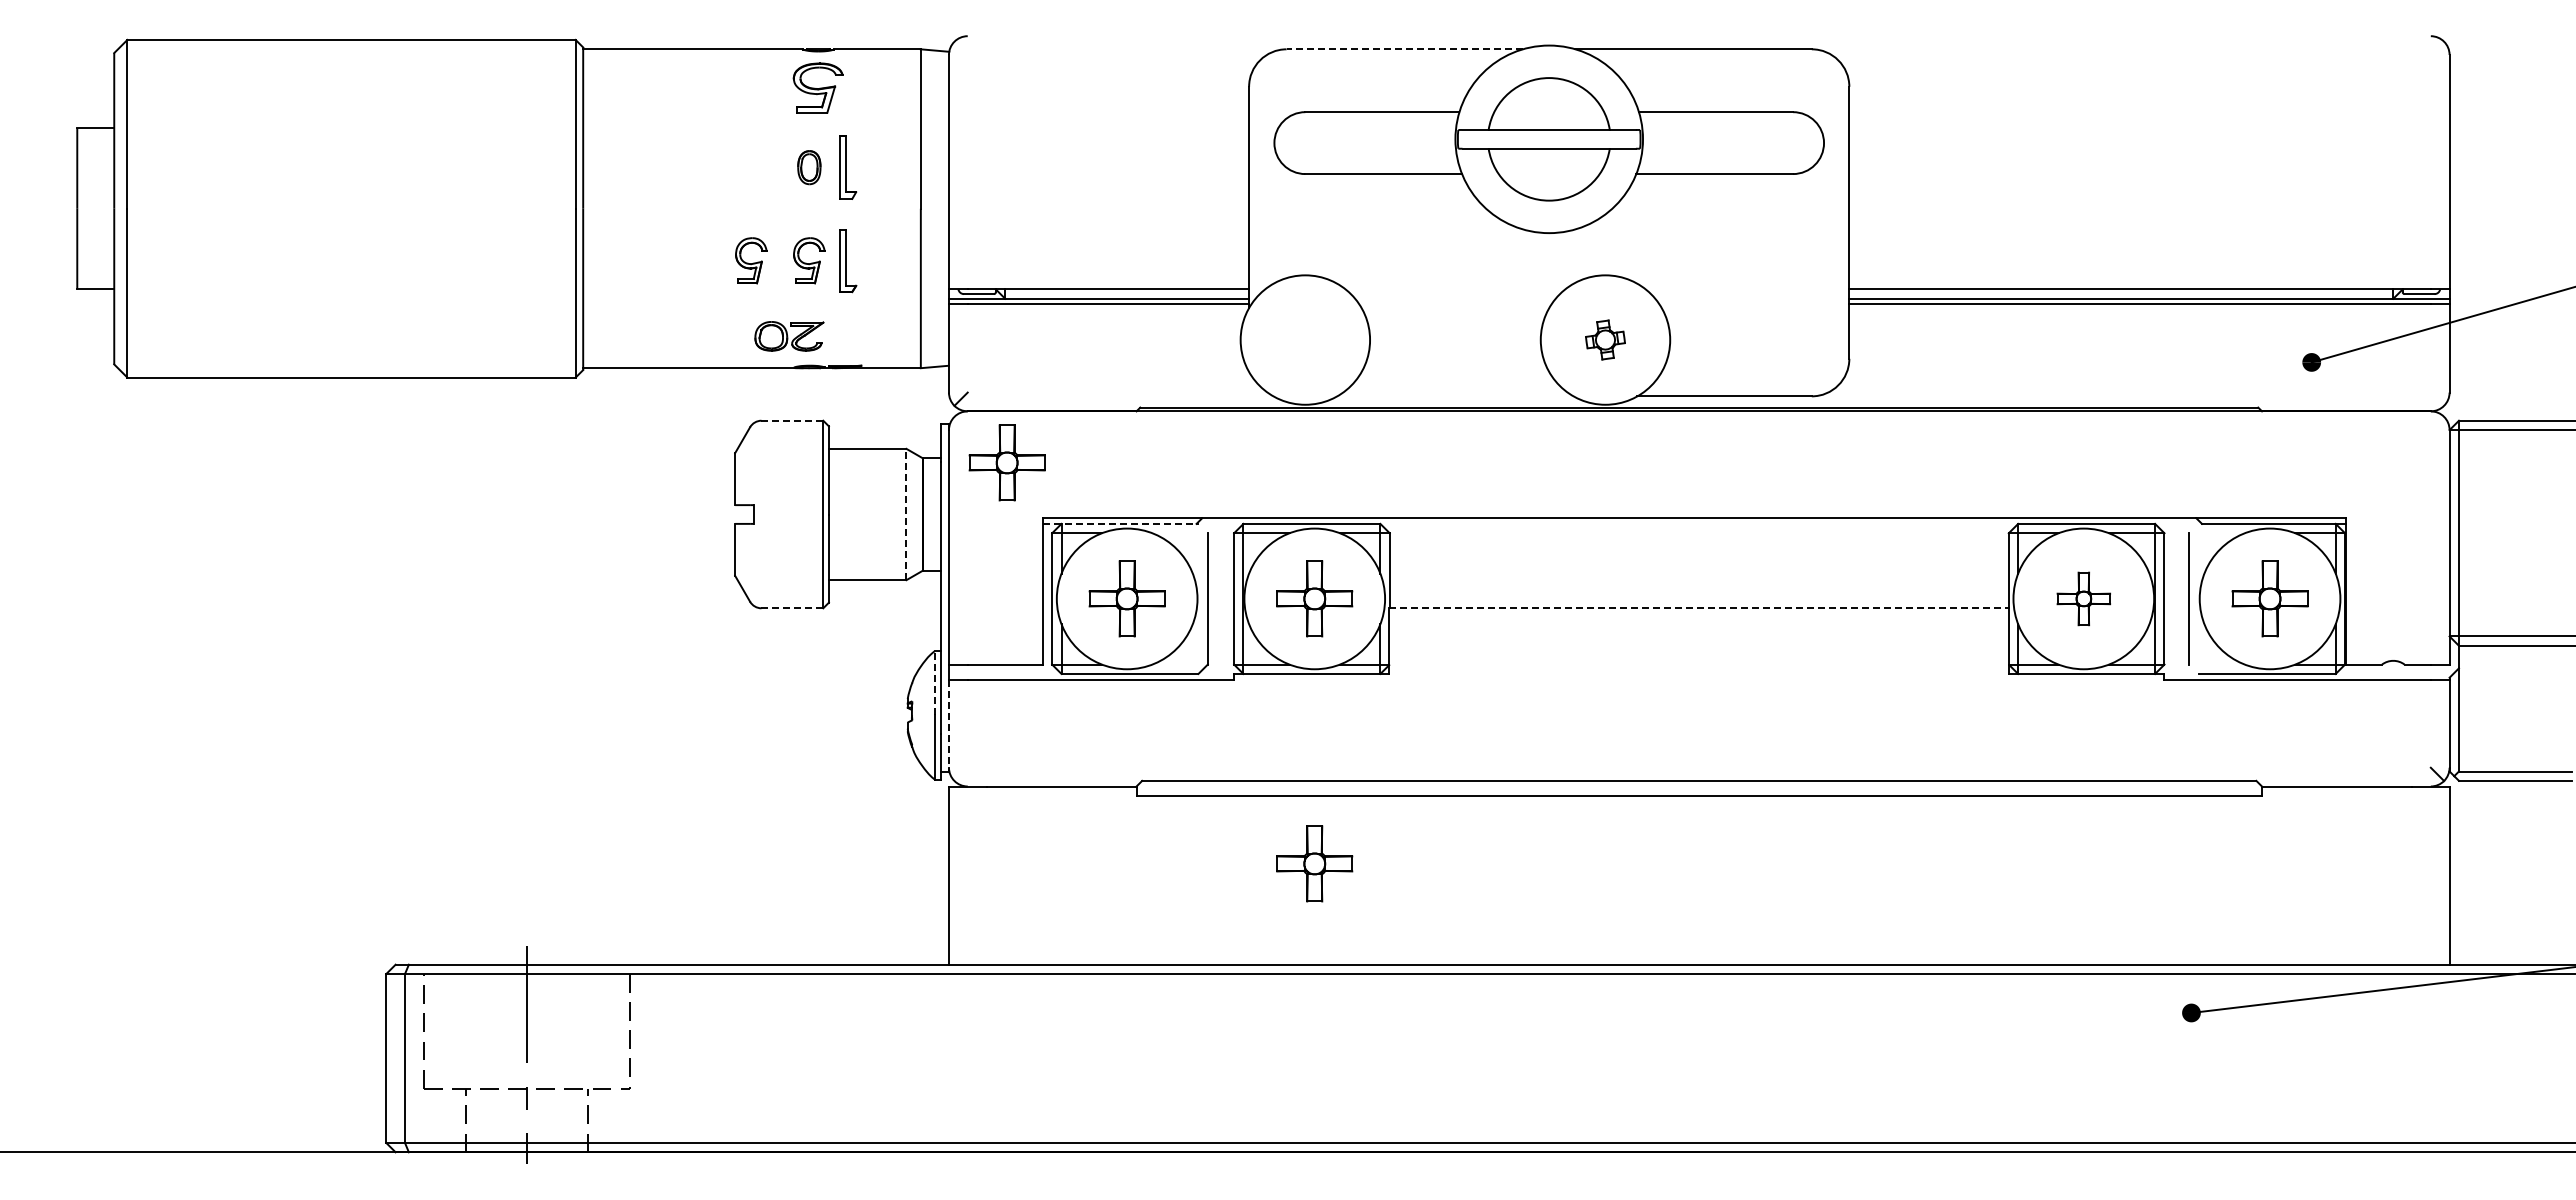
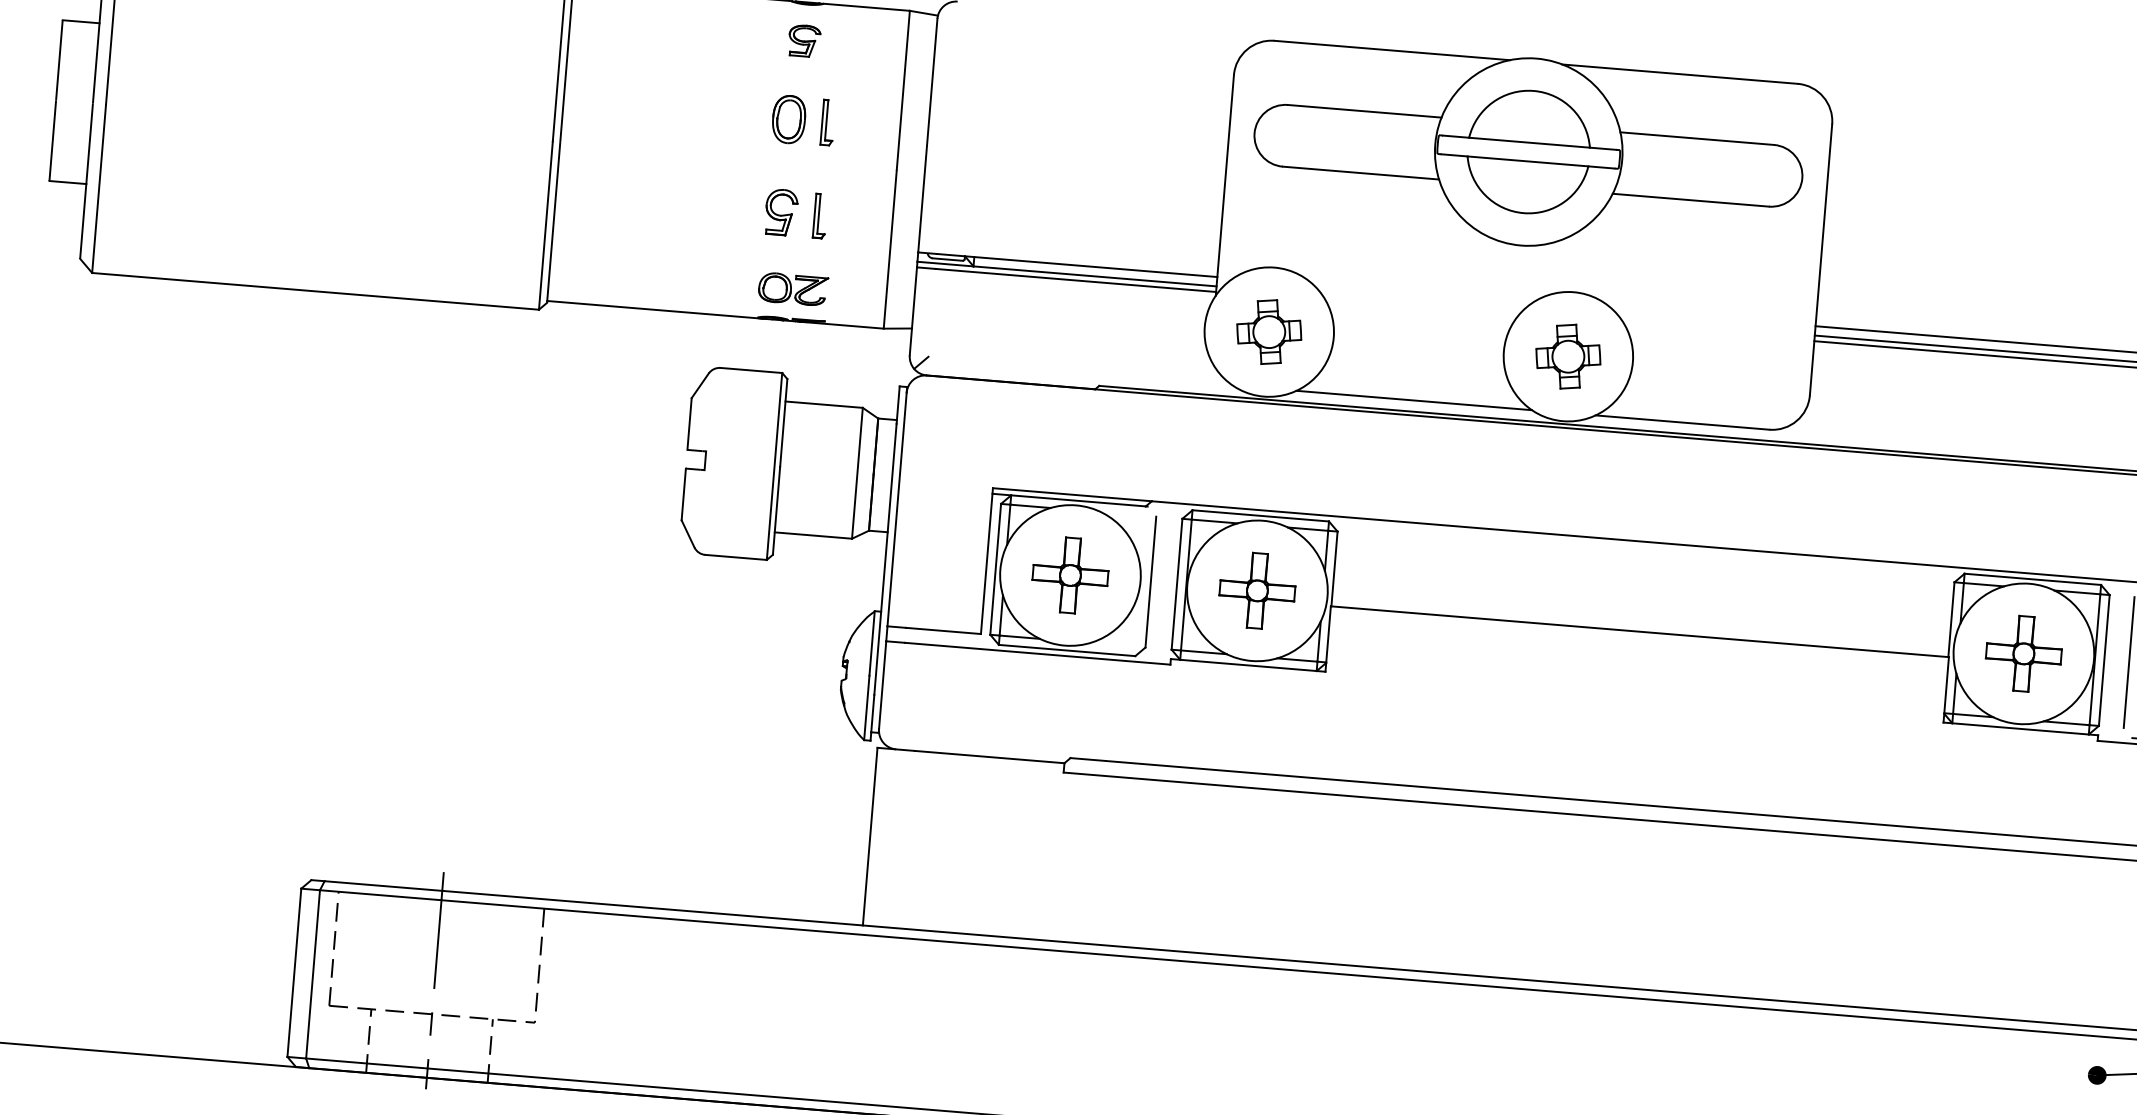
line: (1404, 49) -> (1391, 50), dashed -> solid
part: (818, 87) -> (804, 40), size x0.62
part: (809, 167) -> (789, 119), size x1.43
part: (848, 167) -> (828, 122), size x0.71
part: (751, 260) -> (723, 207), removed
part: (848, 261) -> (820, 216), size x0.71
part: (789, 336) -> (793, 289), moved
part: (1304, 339) -> (1268, 331), added
part: (1605, 339) -> (1568, 356), size x1.67
line: (1455, 396) -> (1414, 400), added
line: (792, 420) -> (751, 370), dashed -> solid
part: (1006, 462) -> (961, 429), removed
line: (906, 514) -> (857, 473), dashed -> solid
line: (1119, 523) -> (1069, 499), dashed -> solid
part: (2083, 598) -> (2023, 653), size x1.43
line: (792, 608) -> (736, 557), dashed -> solid
line: (1699, 608) -> (1640, 631), dashed -> solid
line: (935, 682) -> (872, 643), dashed -> solid
line: (948, 724) -> (882, 686), dashed -> solid
part: (1314, 863) -> (1235, 854), removed

